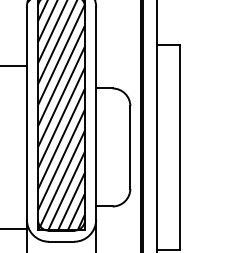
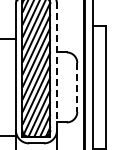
line: (96, 113) -> (57, 67), solid -> dashed
line: (130, 147) -> (77, 87), solid -> dashed

